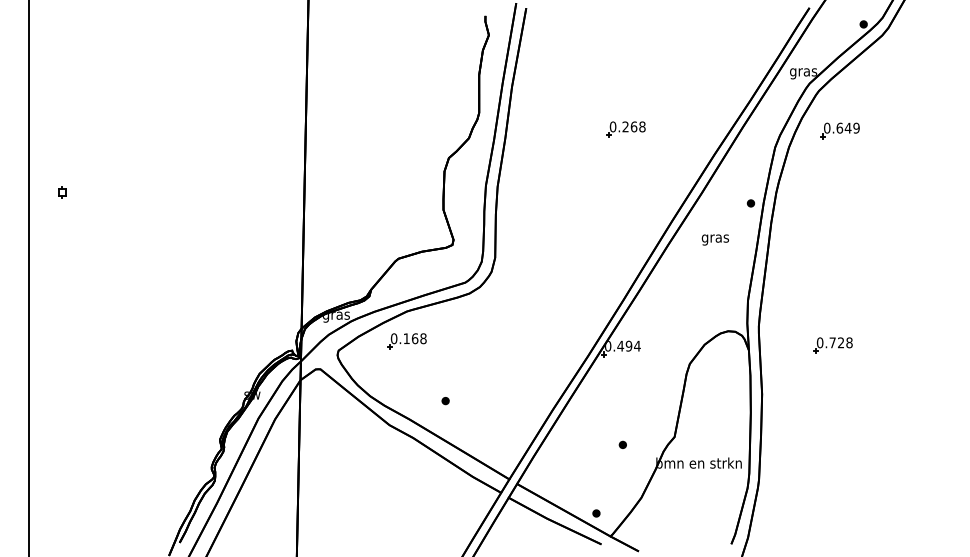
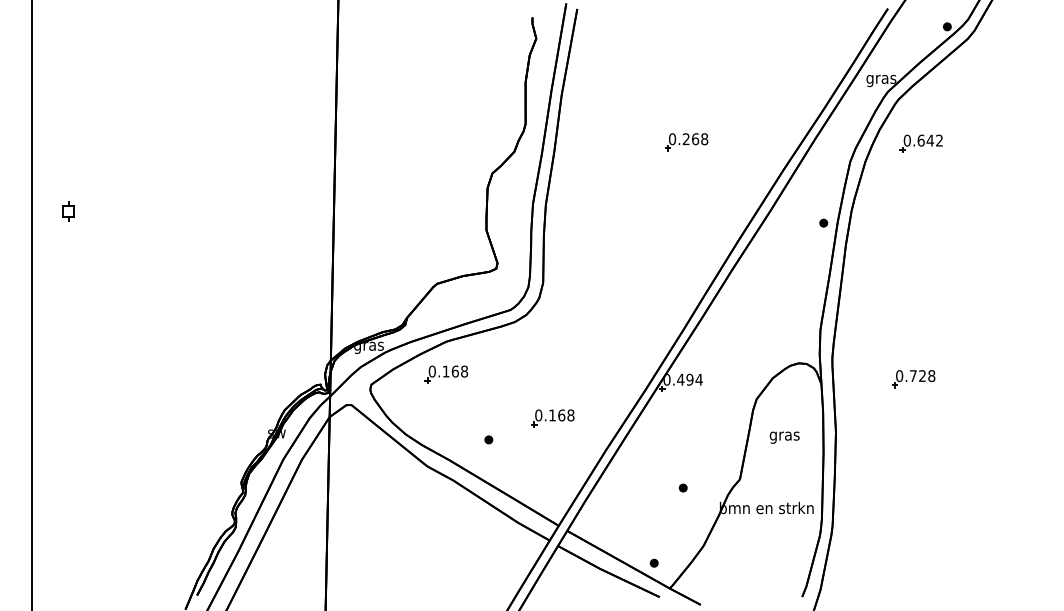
text: (856, 127) -> (939, 139), 0.649 -> 0.642
part: (62, 192) -> (68, 211), size x1.6
text: (714, 239) -> (783, 437), moved
part: (503, 381) -> (552, 418), added

